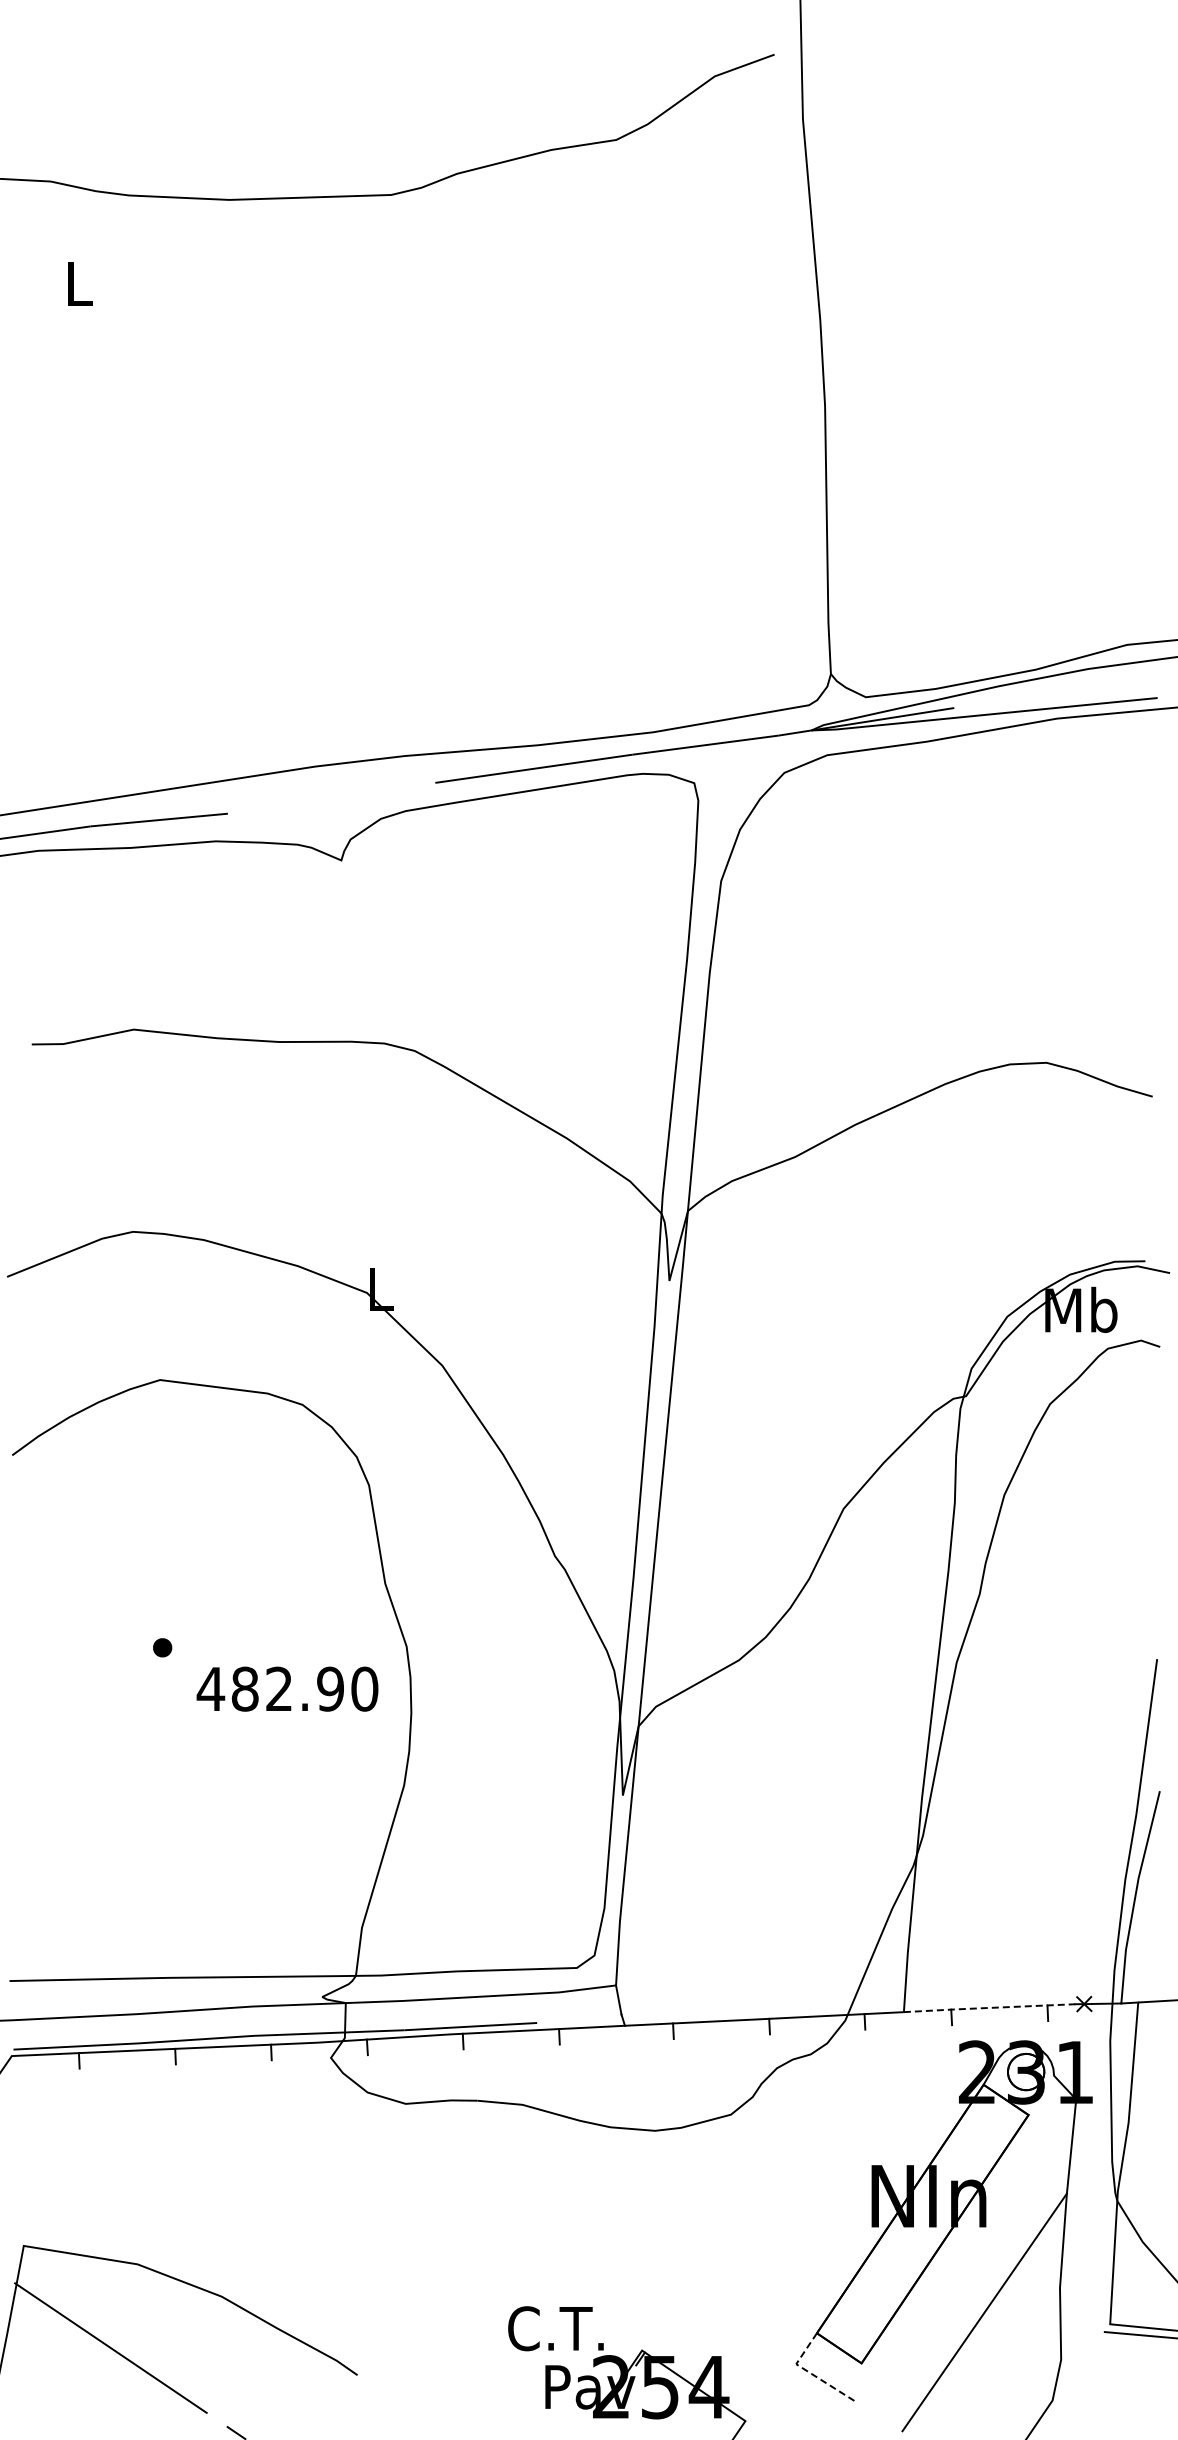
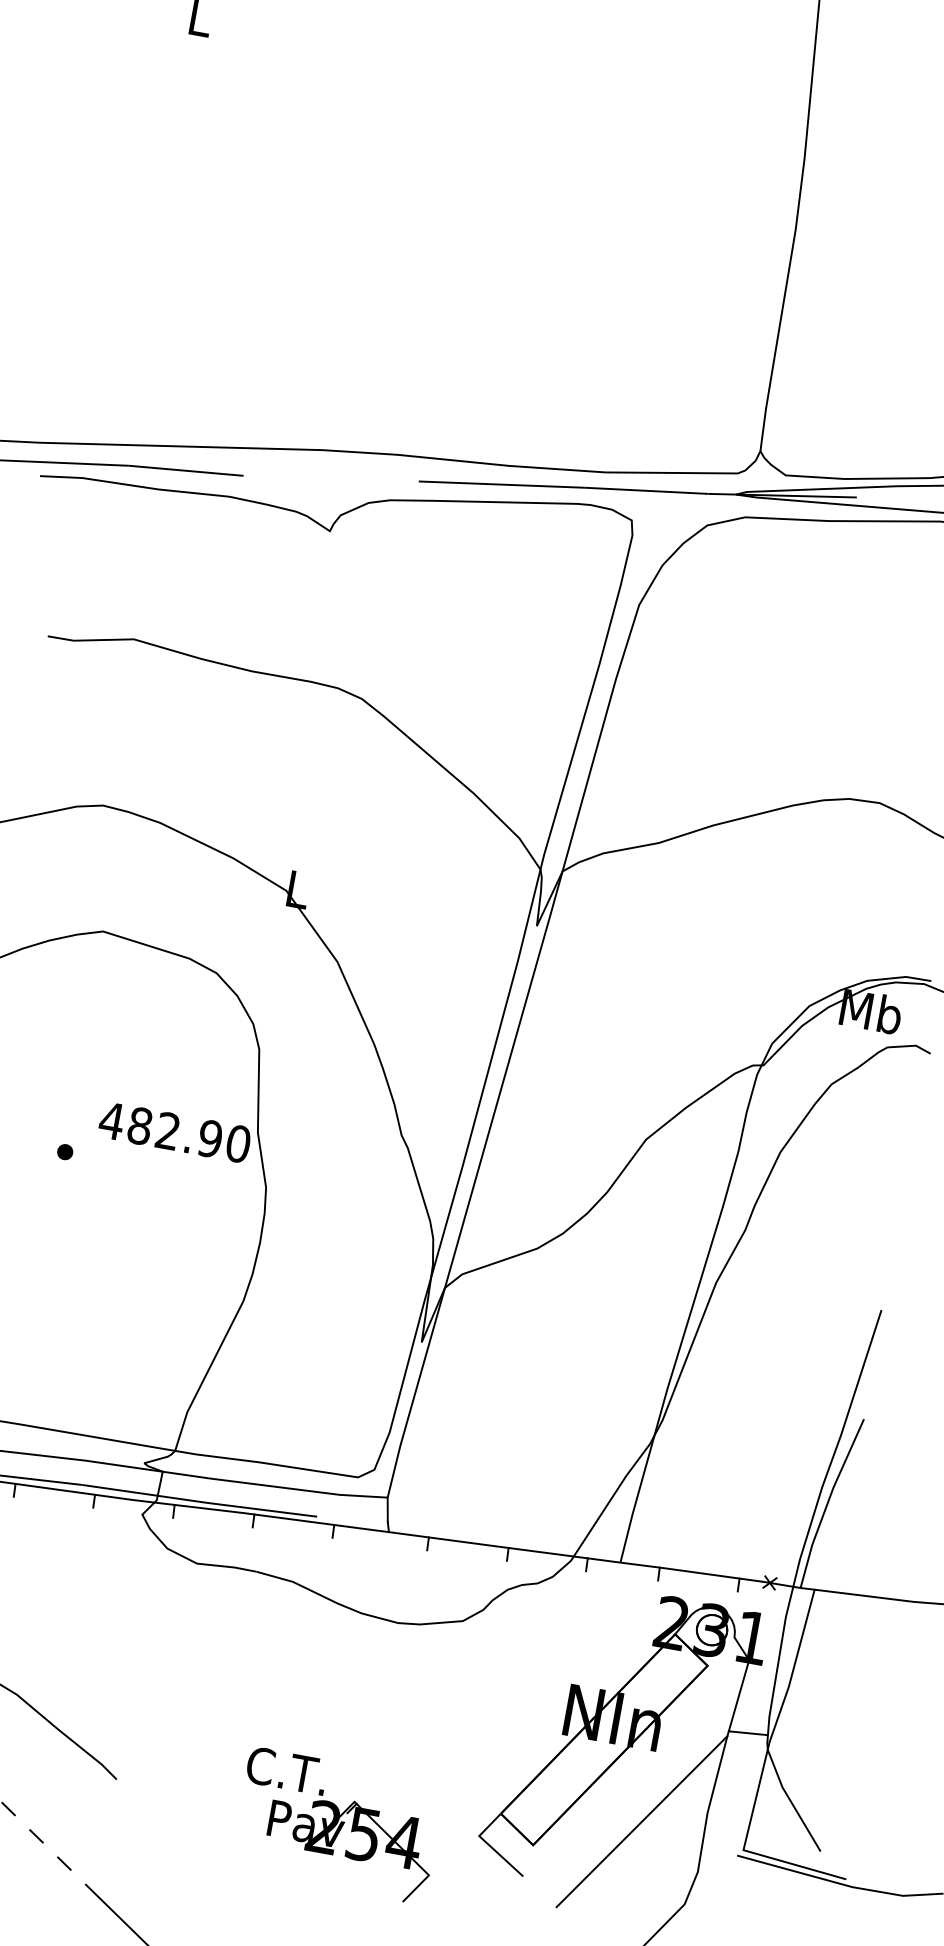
text: (287, 1688) -> (174, 1131), moved
line: (988, 2007) -> (690, 1571), dashed -> solid
line: (1089, 2185) -> (747, 1732), added
line: (810, 2373) -> (489, 1845), dashed -> solid

